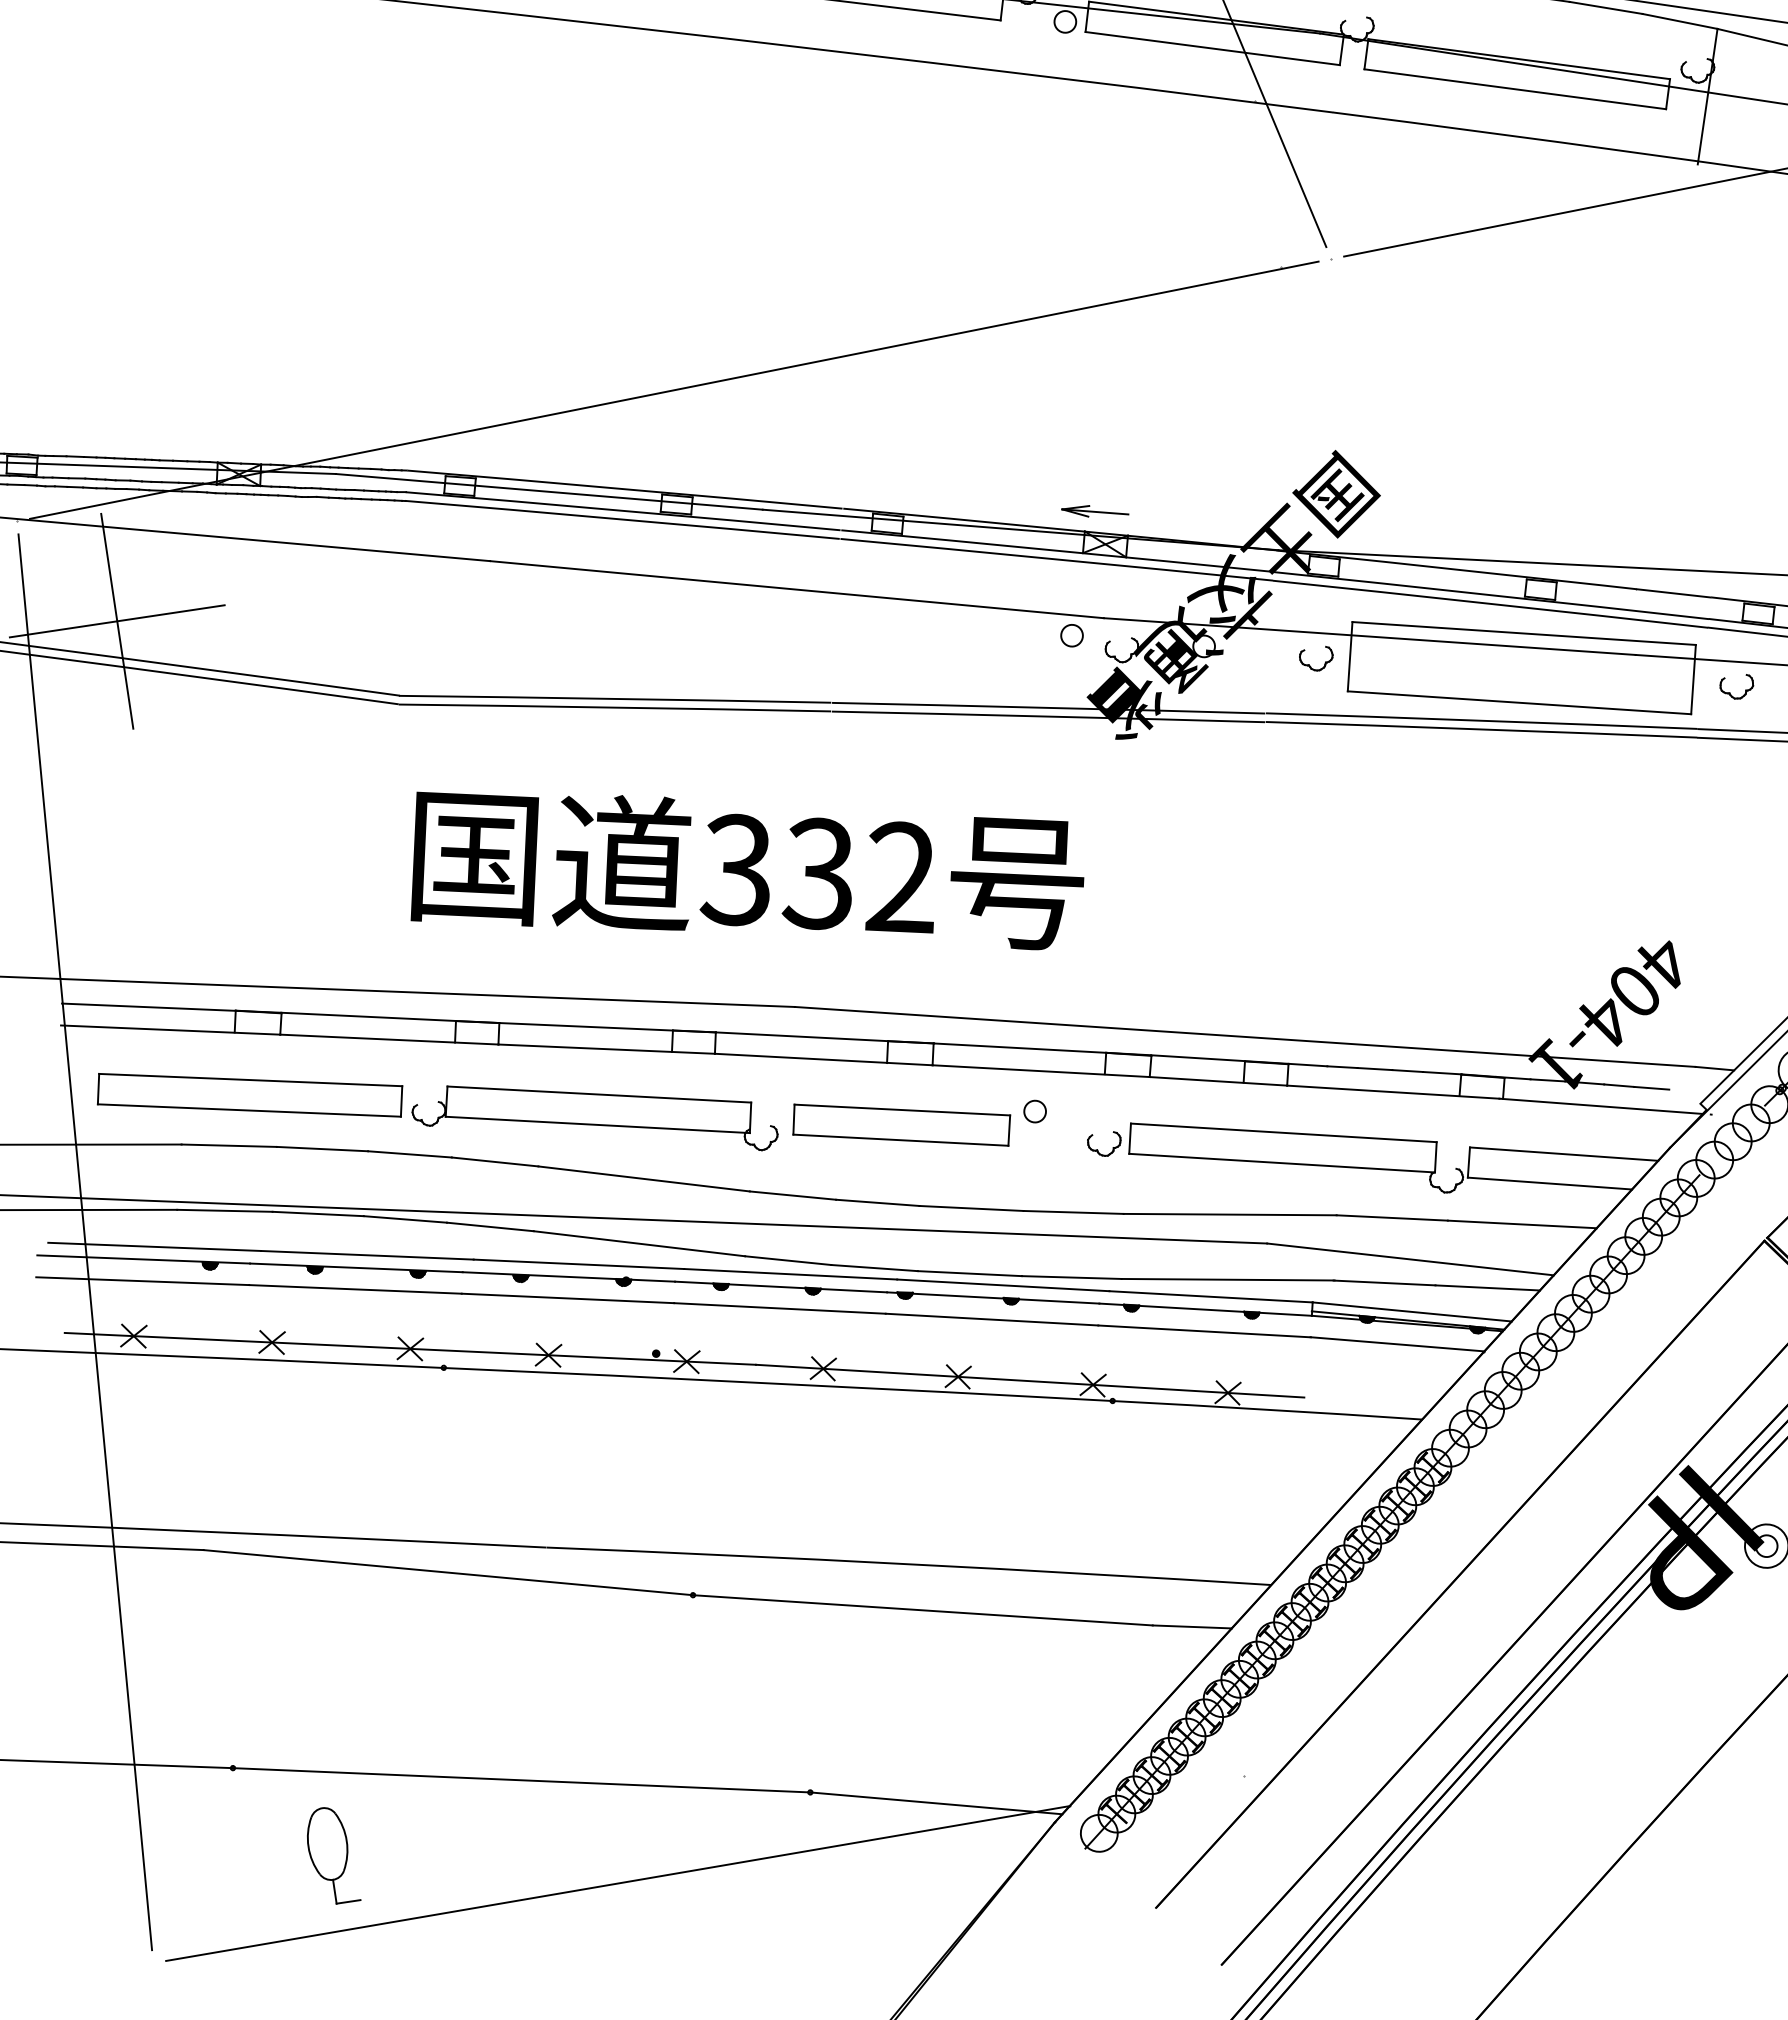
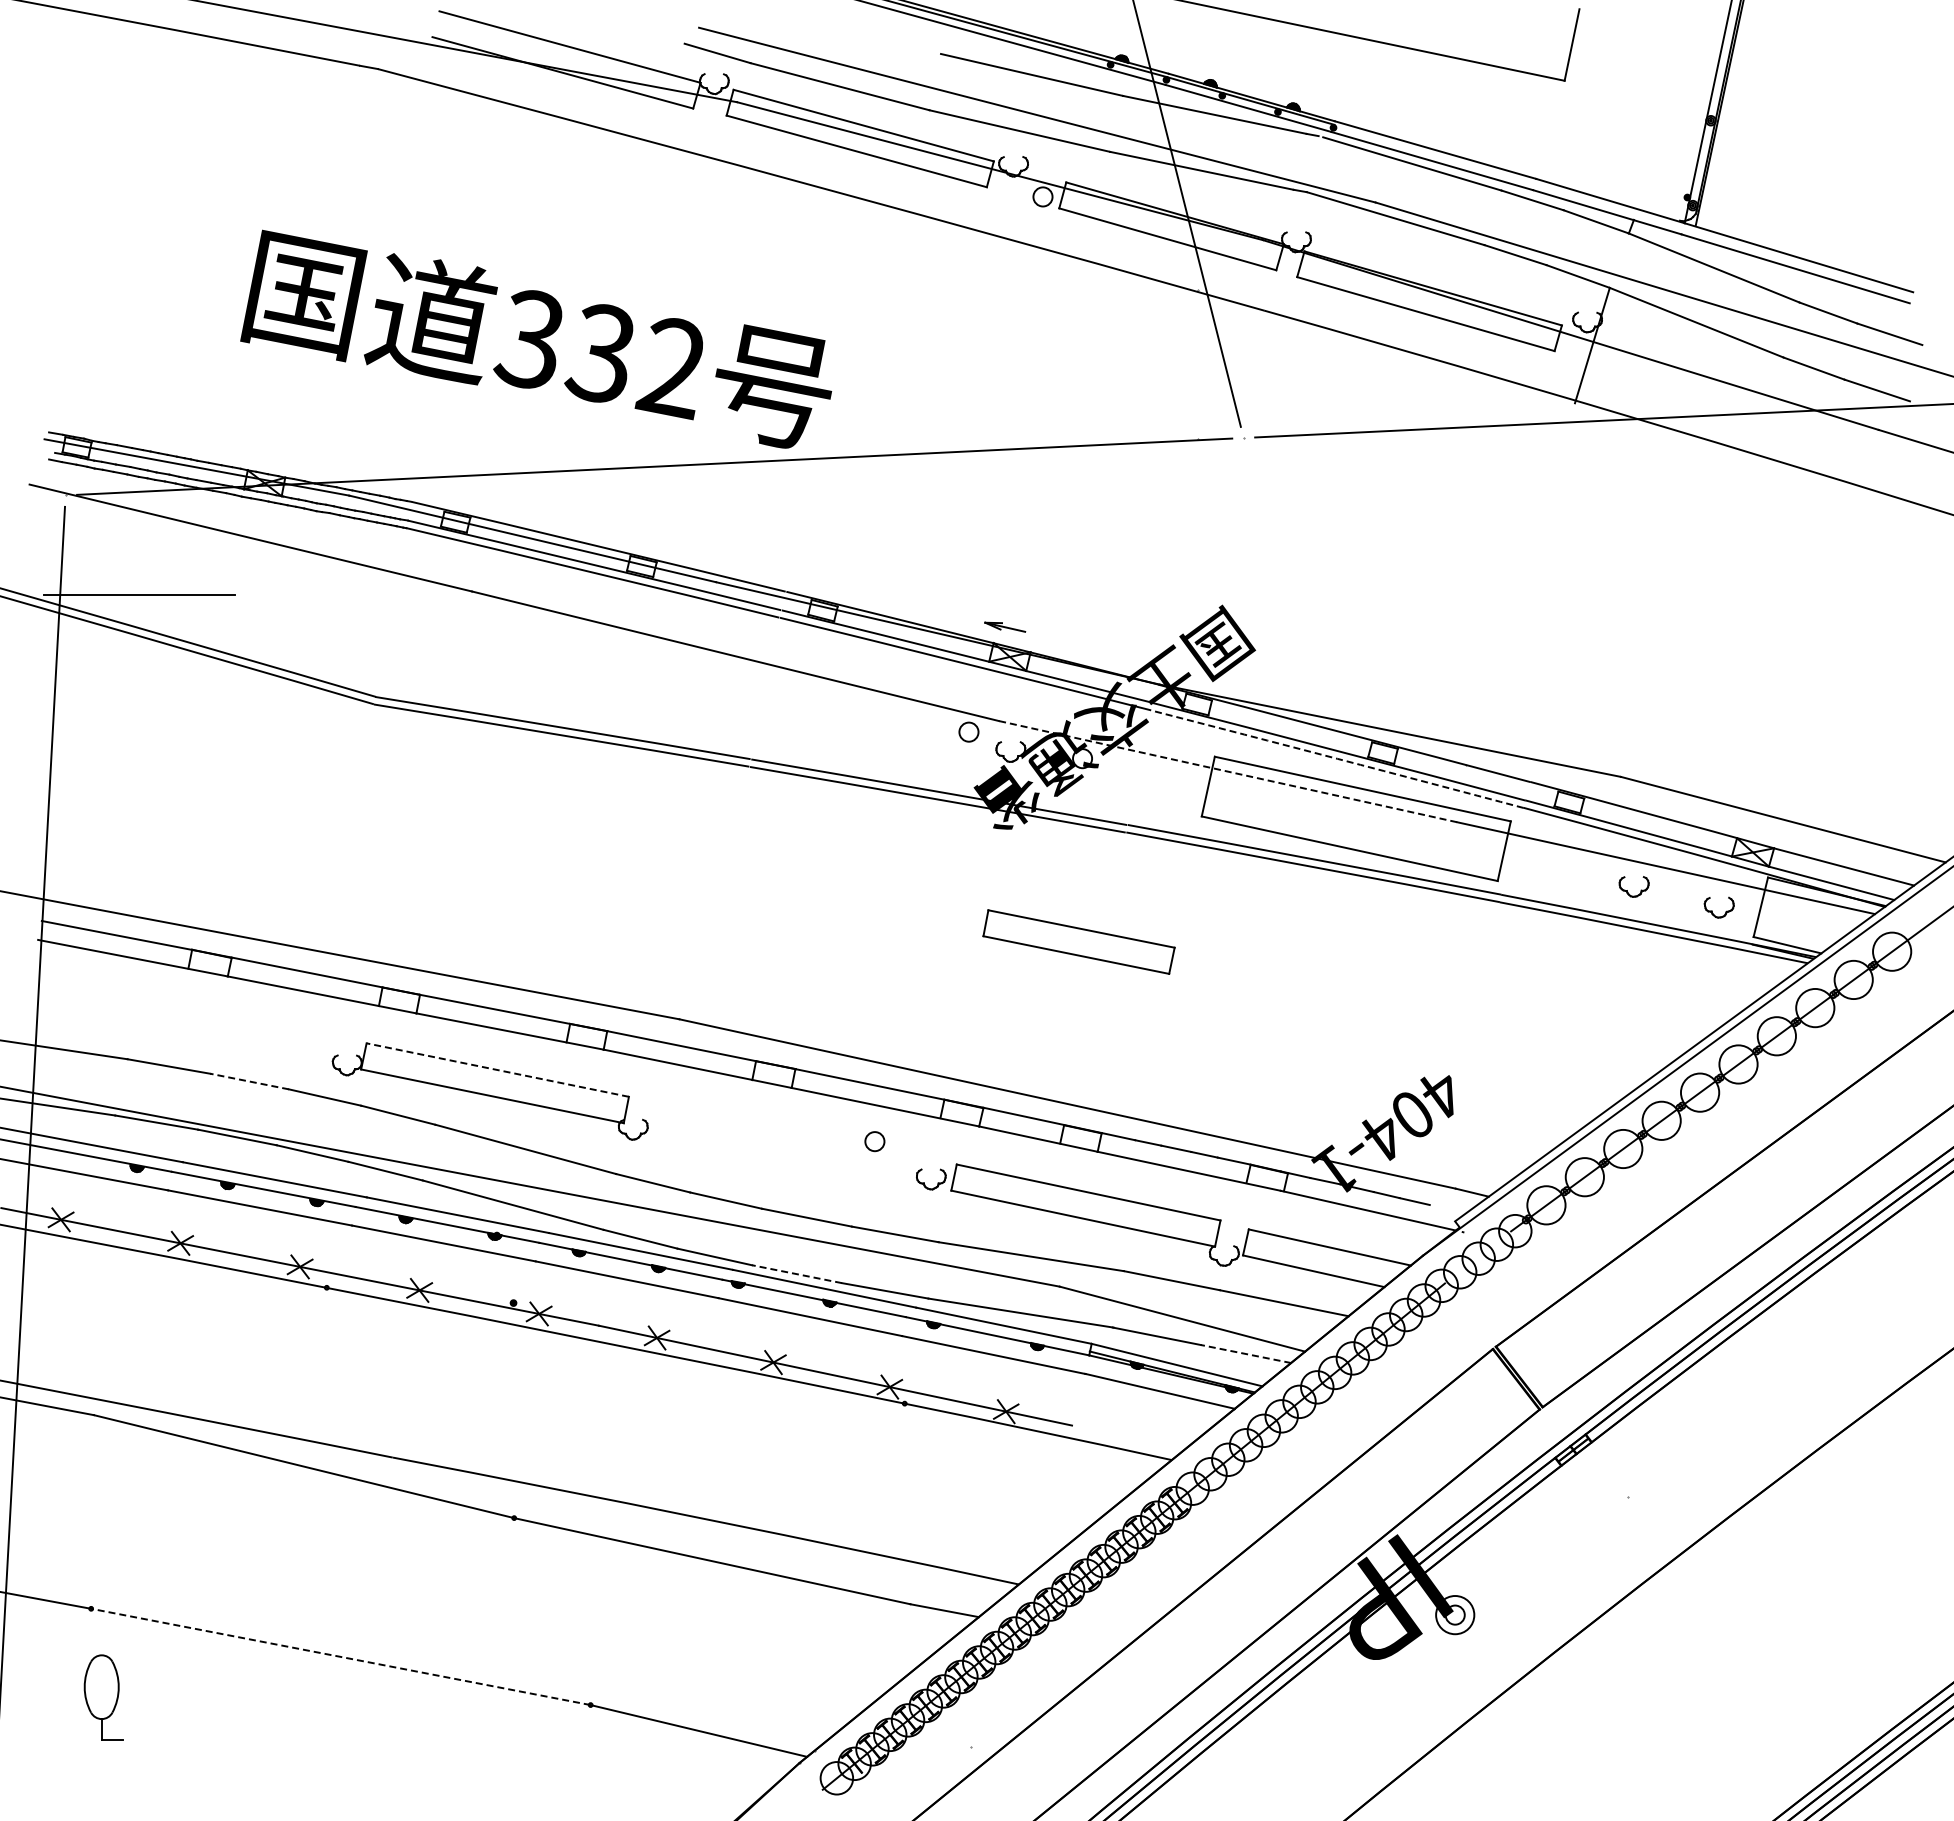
part: (1094, 511) -> (1004, 626), size x0.7
arc: (1490, 603) -> (1337, 758), solid -> dashed
line: (116, 620) -> (139, 594), removed
line: (1370, 636) -> (1228, 771), solid -> dashed
part: (1310, 664) -> (1172, 788), removed
part: (1730, 692) -> (1534, 867), removed
text: (743, 867) -> (536, 338), moved
part: (249, 1095) -> (193, 1025), removed
line: (599, 1095) -> (497, 1070), solid -> dashed
part: (901, 1124) -> (1078, 941), moved
line: (322, 1149) -> (249, 1081), solid -> dashed
line: (970, 1273) -> (797, 1274), solid -> dashed
line: (1487, 1287) -> (1245, 1353), solid -> dashed
line: (521, 1779) -> (340, 1656), solid -> dashed
part: (331, 1855) -> (103, 1697), moved
line: (616, 1882) -> (410, 1758), removed

